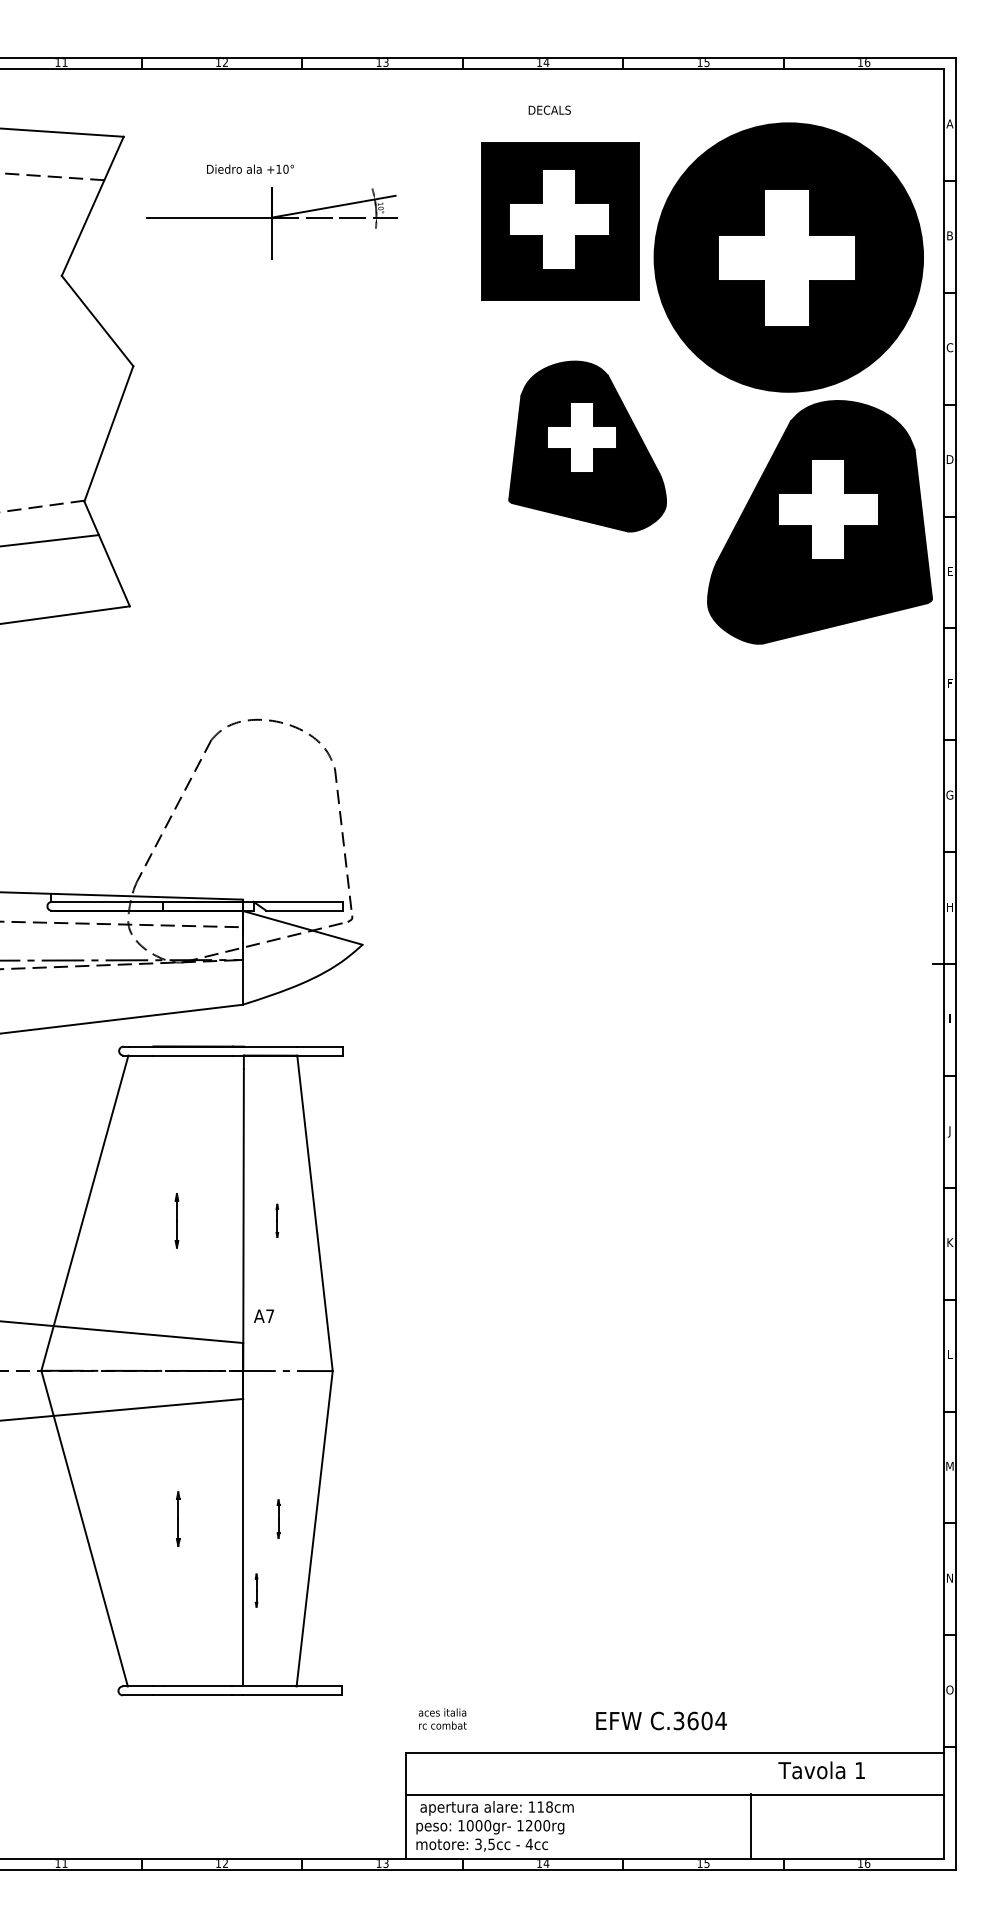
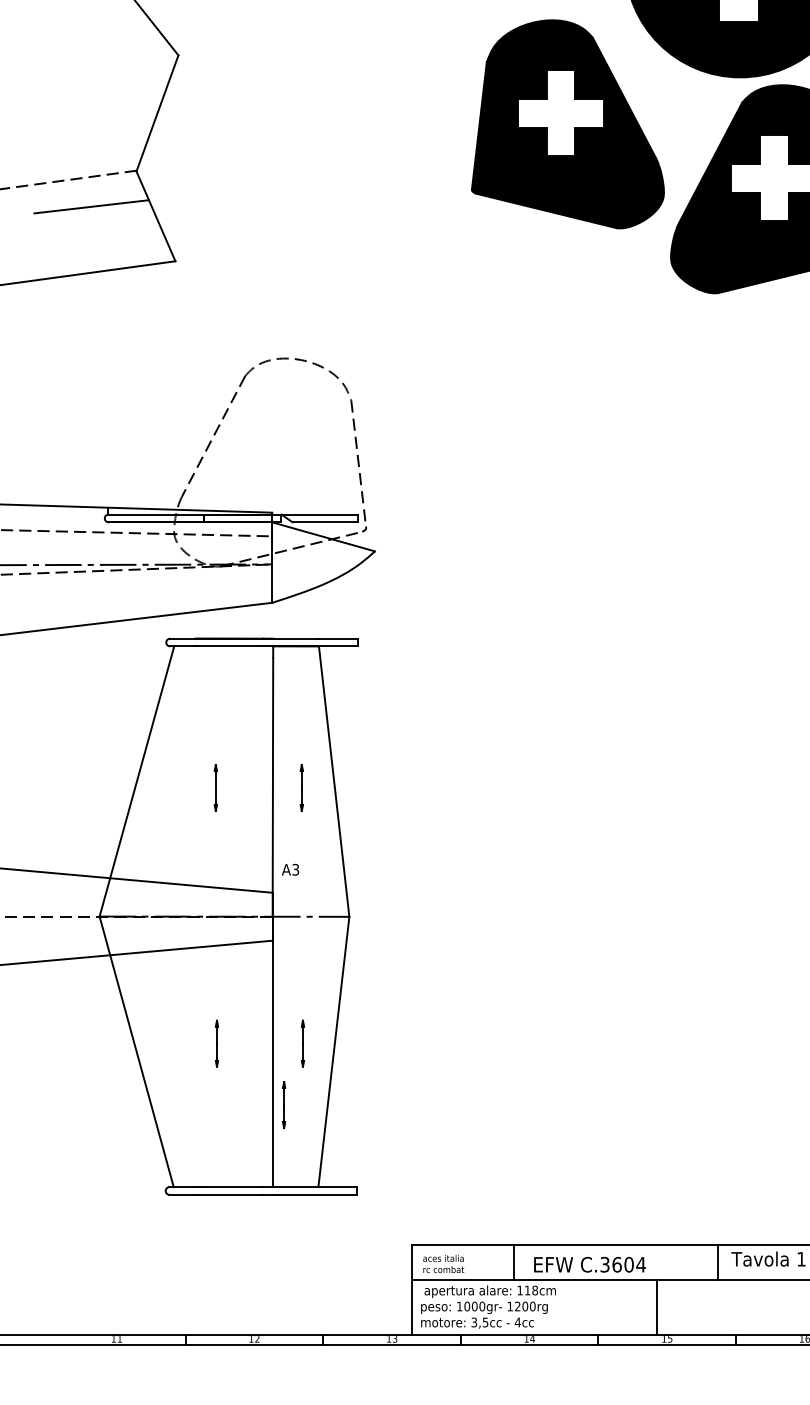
part: (587, 446) -> (567, 124), size x1.43
part: (277, 1220) -> (302, 787), size x1.67
text: (270, 1316) -> (296, 870), A7 -> A3
part: (278, 1518) -> (302, 1043), size x1.43
part: (256, 1590) -> (284, 1104), size x1.67
text: (442, 1718) -> (443, 1263), moved
text: (661, 1720) -> (590, 1264), moved
line: (524, 1774) -> (513, 1262), added
line: (763, 1774) -> (718, 1262), added
line: (750, 1826) -> (656, 1307), moved

